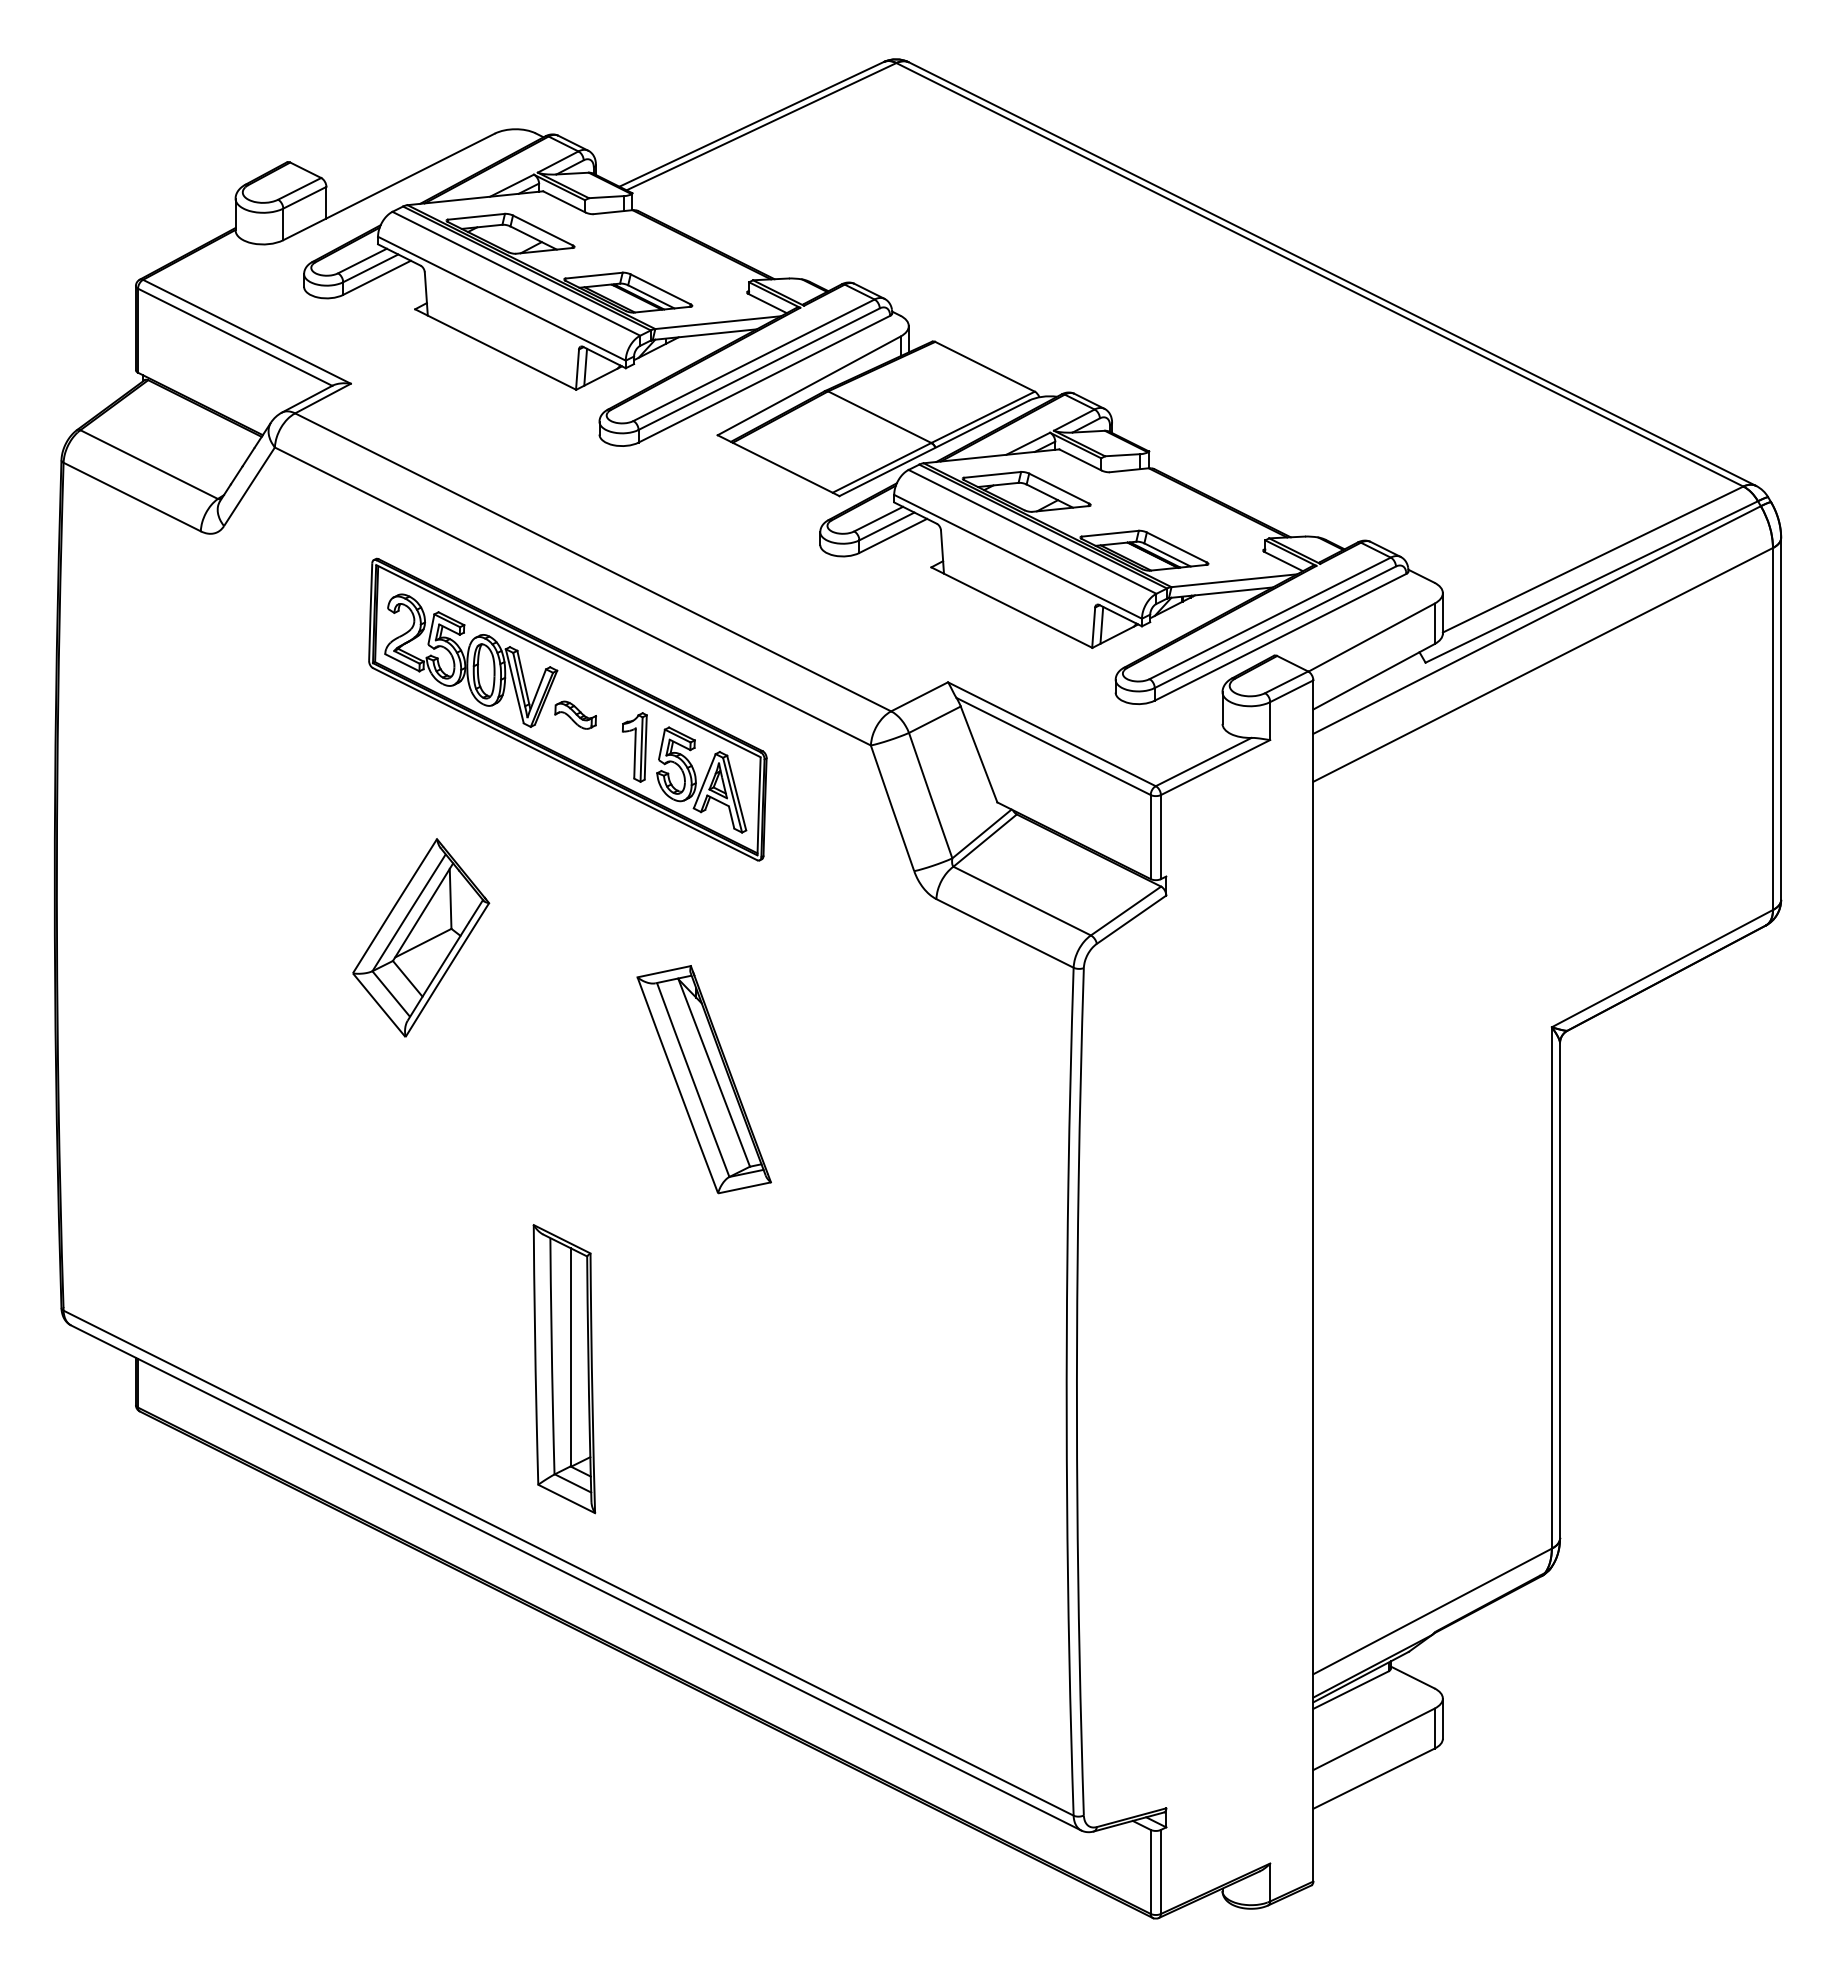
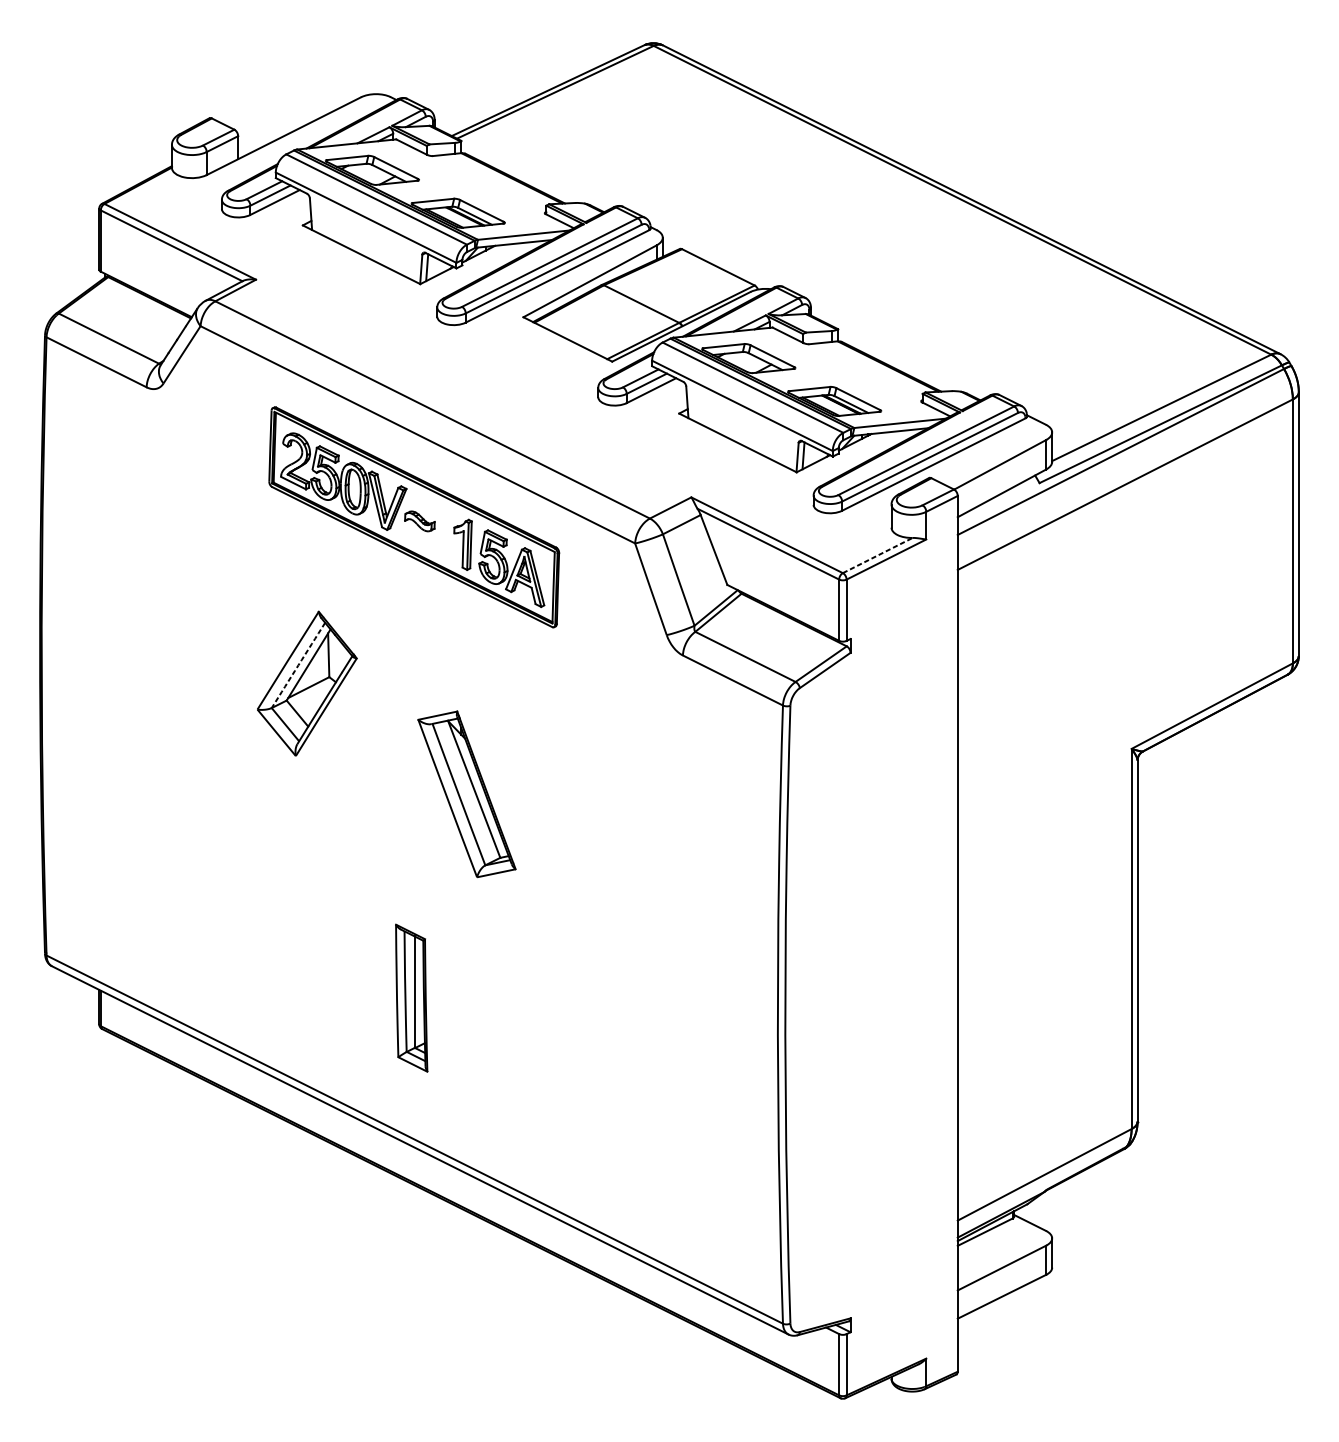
line: (1203, 762) -> (877, 555), solid -> dashed
arc: (409, 912) -> (298, 665), solid -> dashed
part: (703, 1079) -> (466, 794), moved
part: (564, 1369) -> (411, 998), size x0.7

